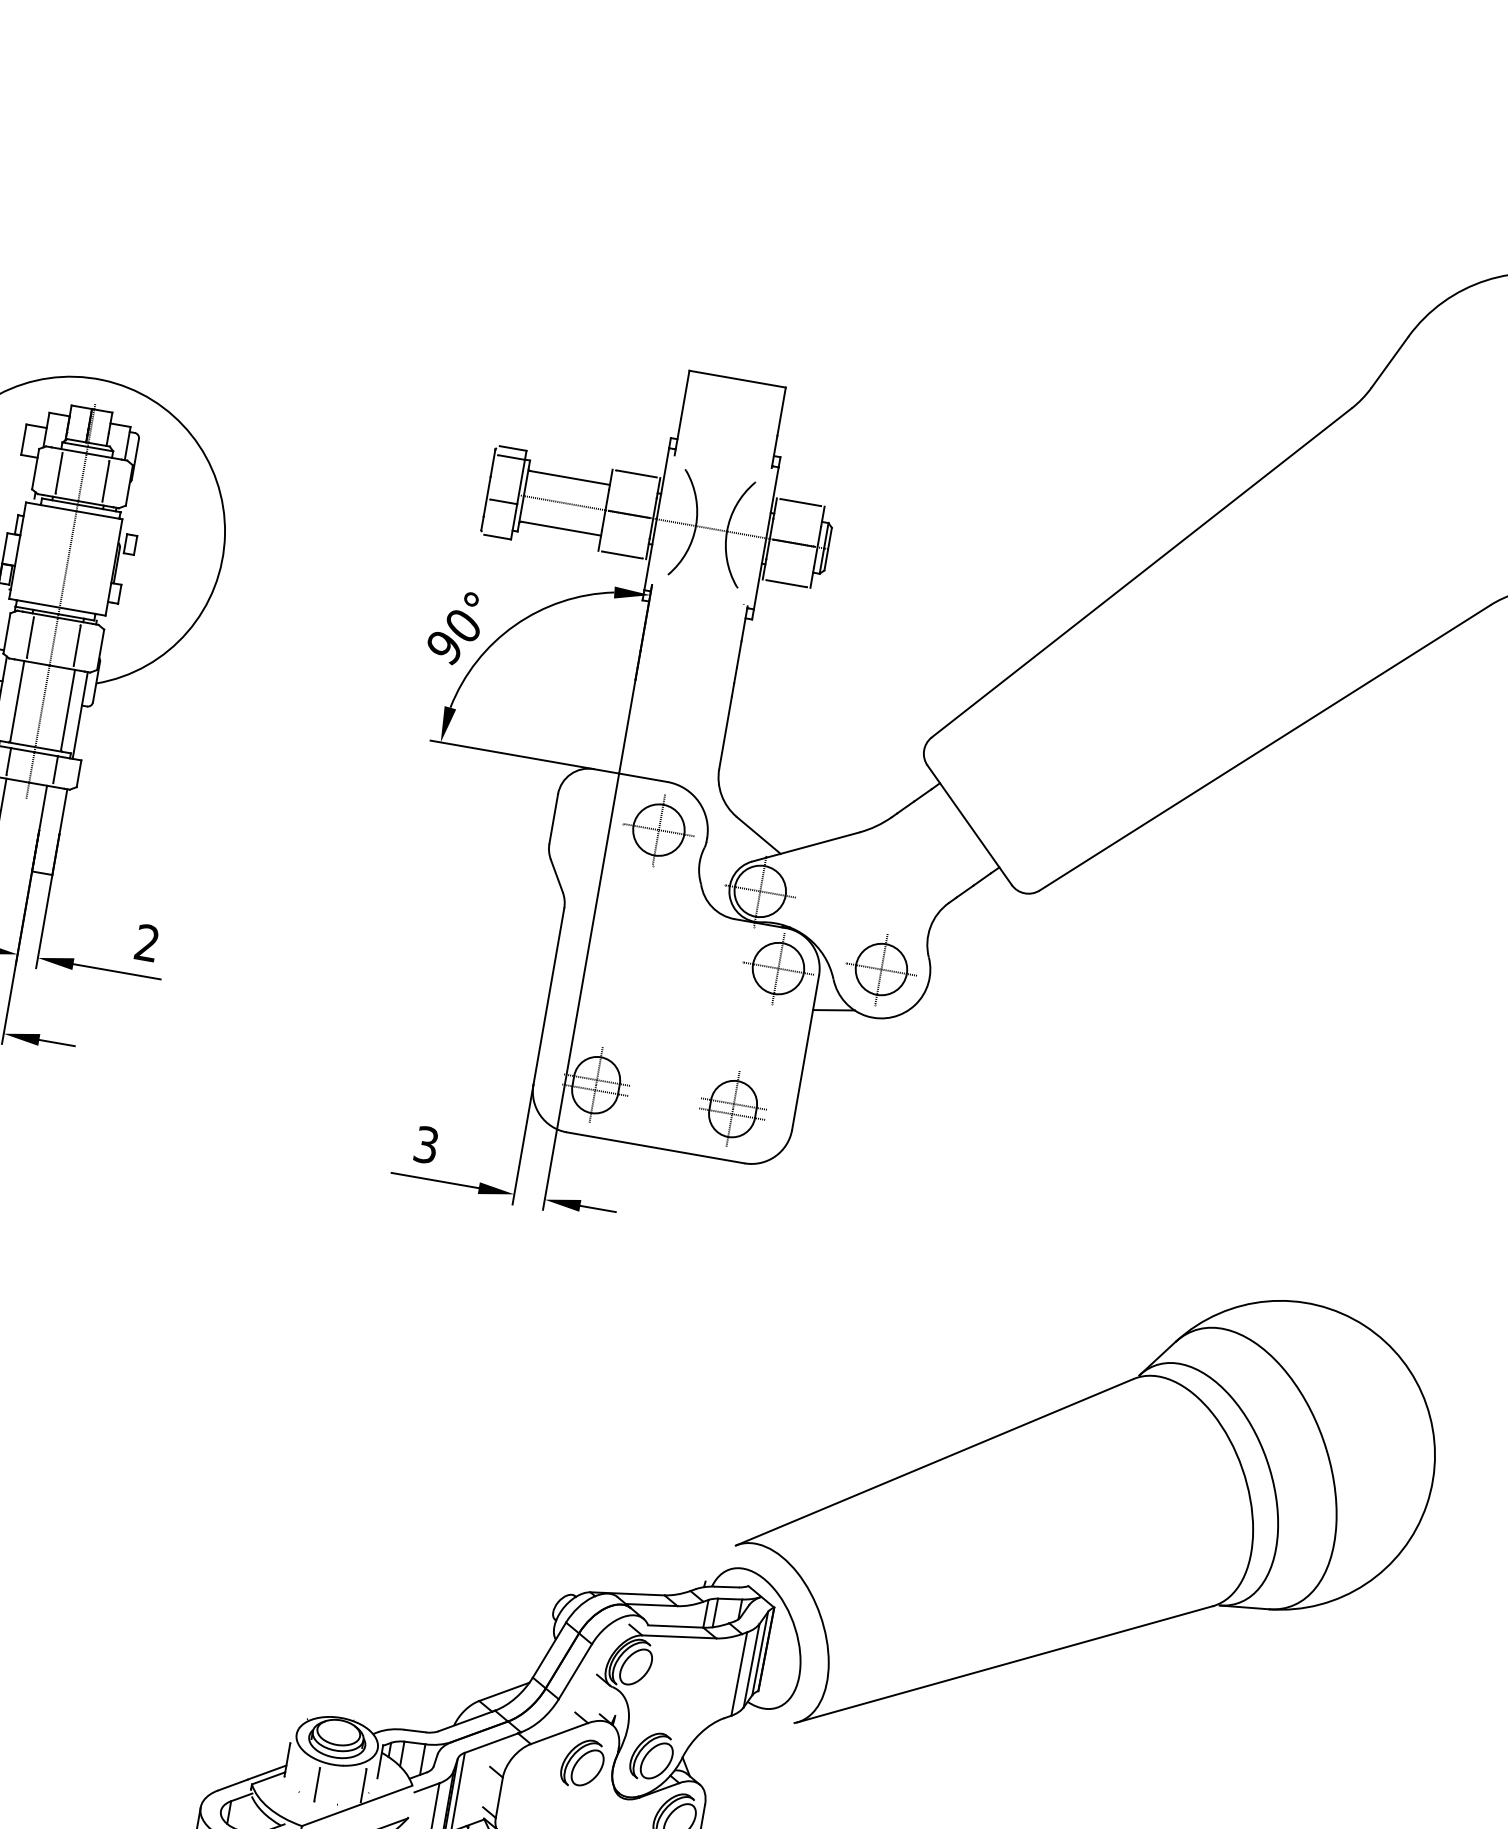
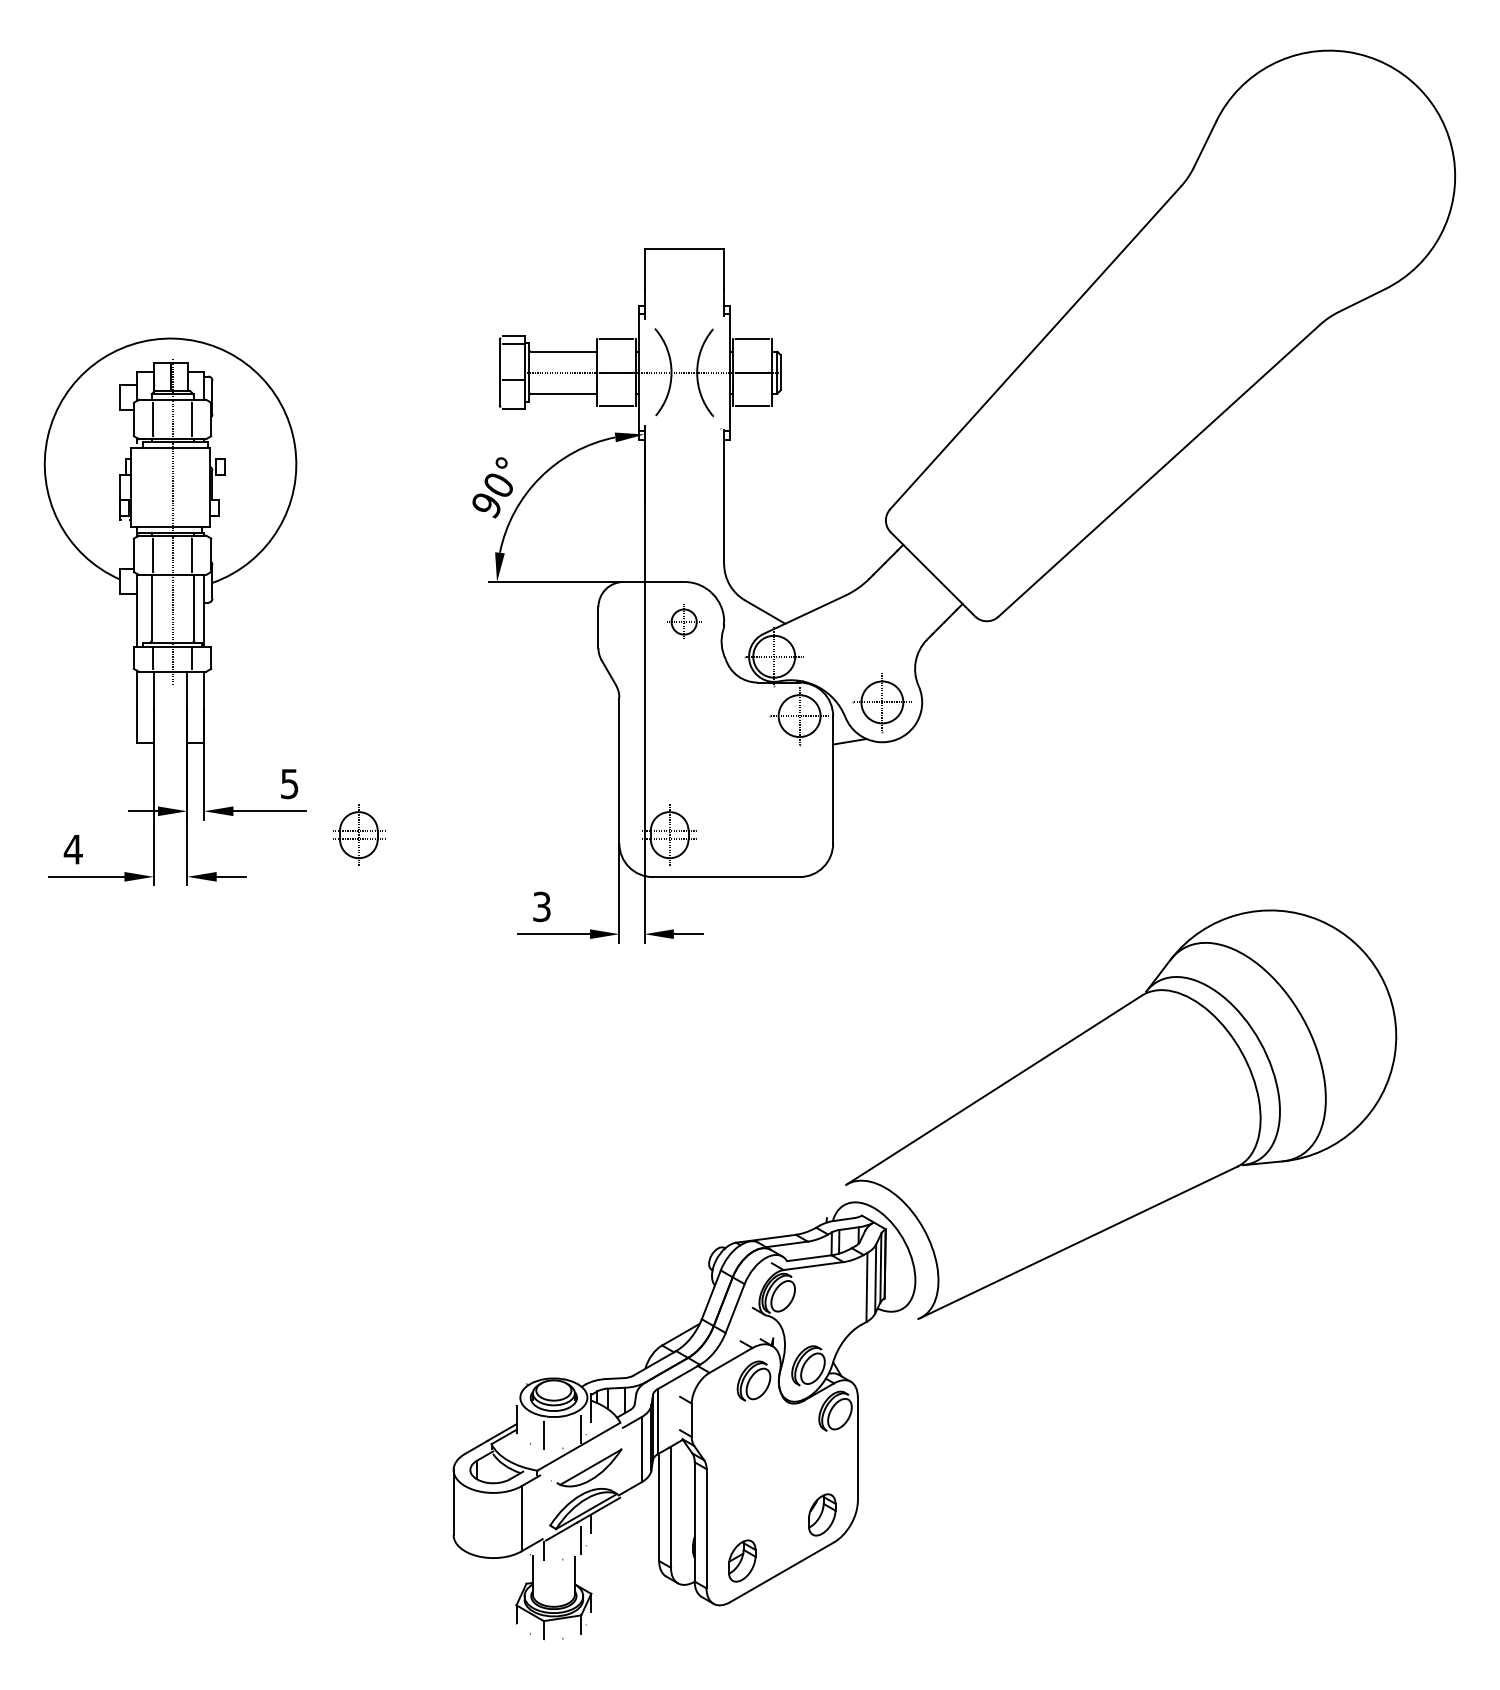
part: (657, 830) -> (683, 622), size x0.6
text: (147, 942) -> (289, 783), 2 -> 5
part: (733, 1108) -> (359, 834), moved

